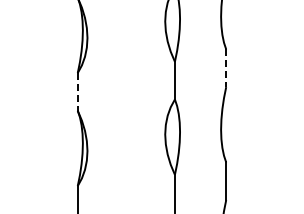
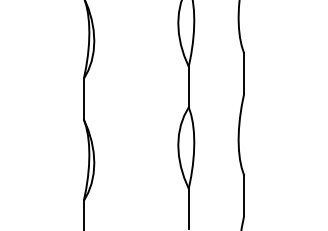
line: (226, 68) -> (244, 73), dashed -> solid
line: (77, 91) -> (83, 98), dashed -> solid

